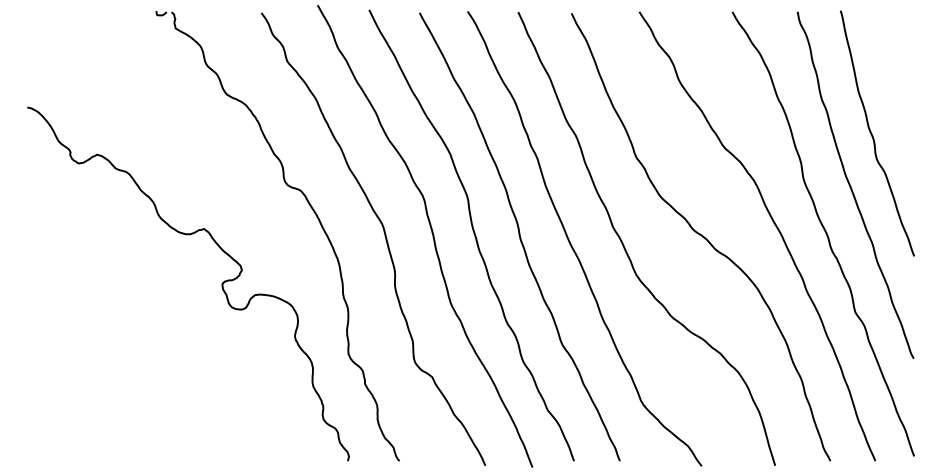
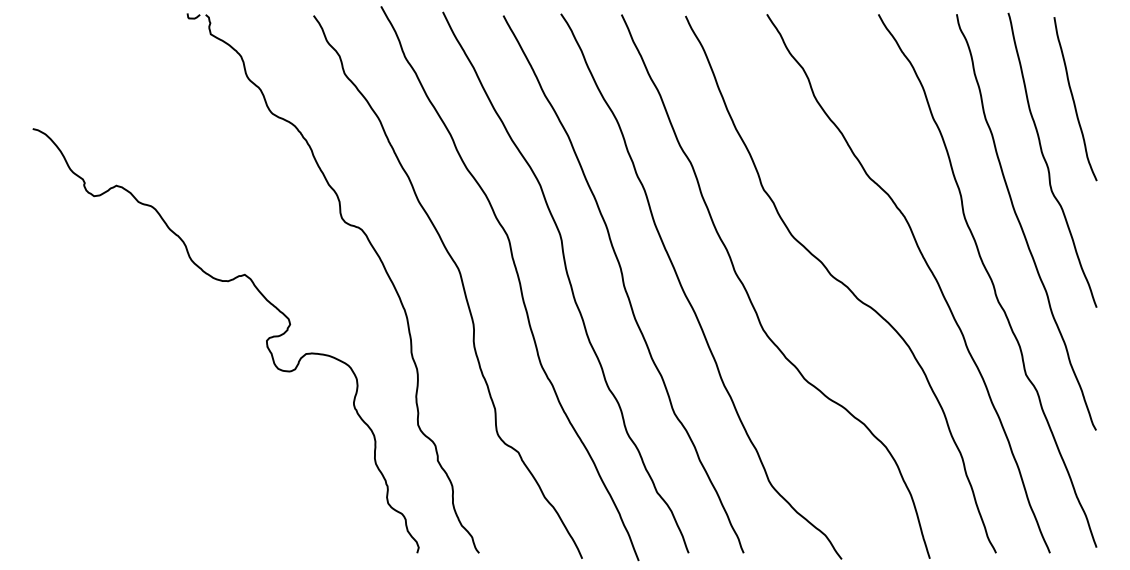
curve: (895, 82) -> (1074, 99), added

